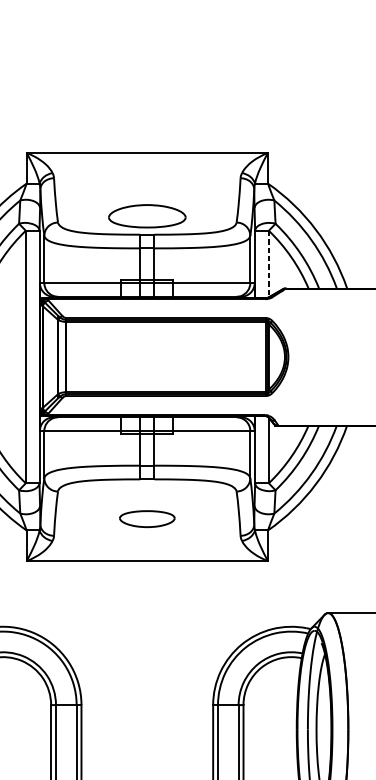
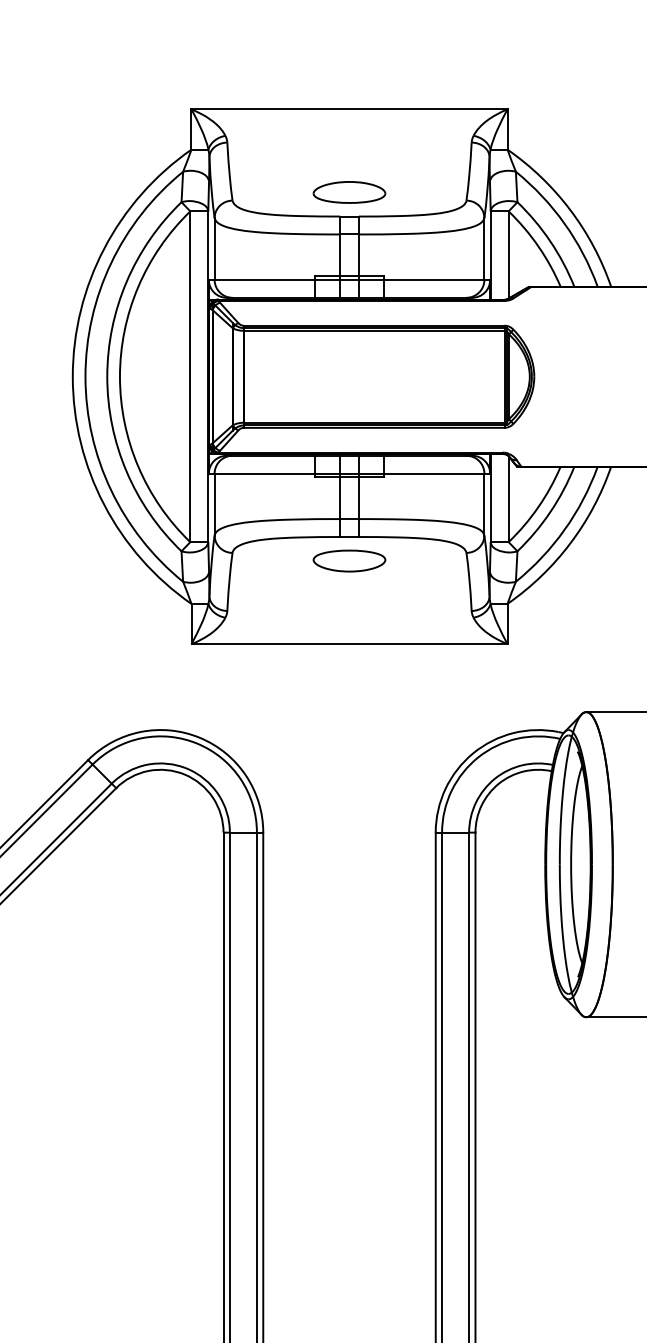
part: (147, 216) -> (349, 192), size x0.71
line: (268, 264) -> (508, 255), dashed -> solid
part: (147, 518) -> (349, 560), moved

